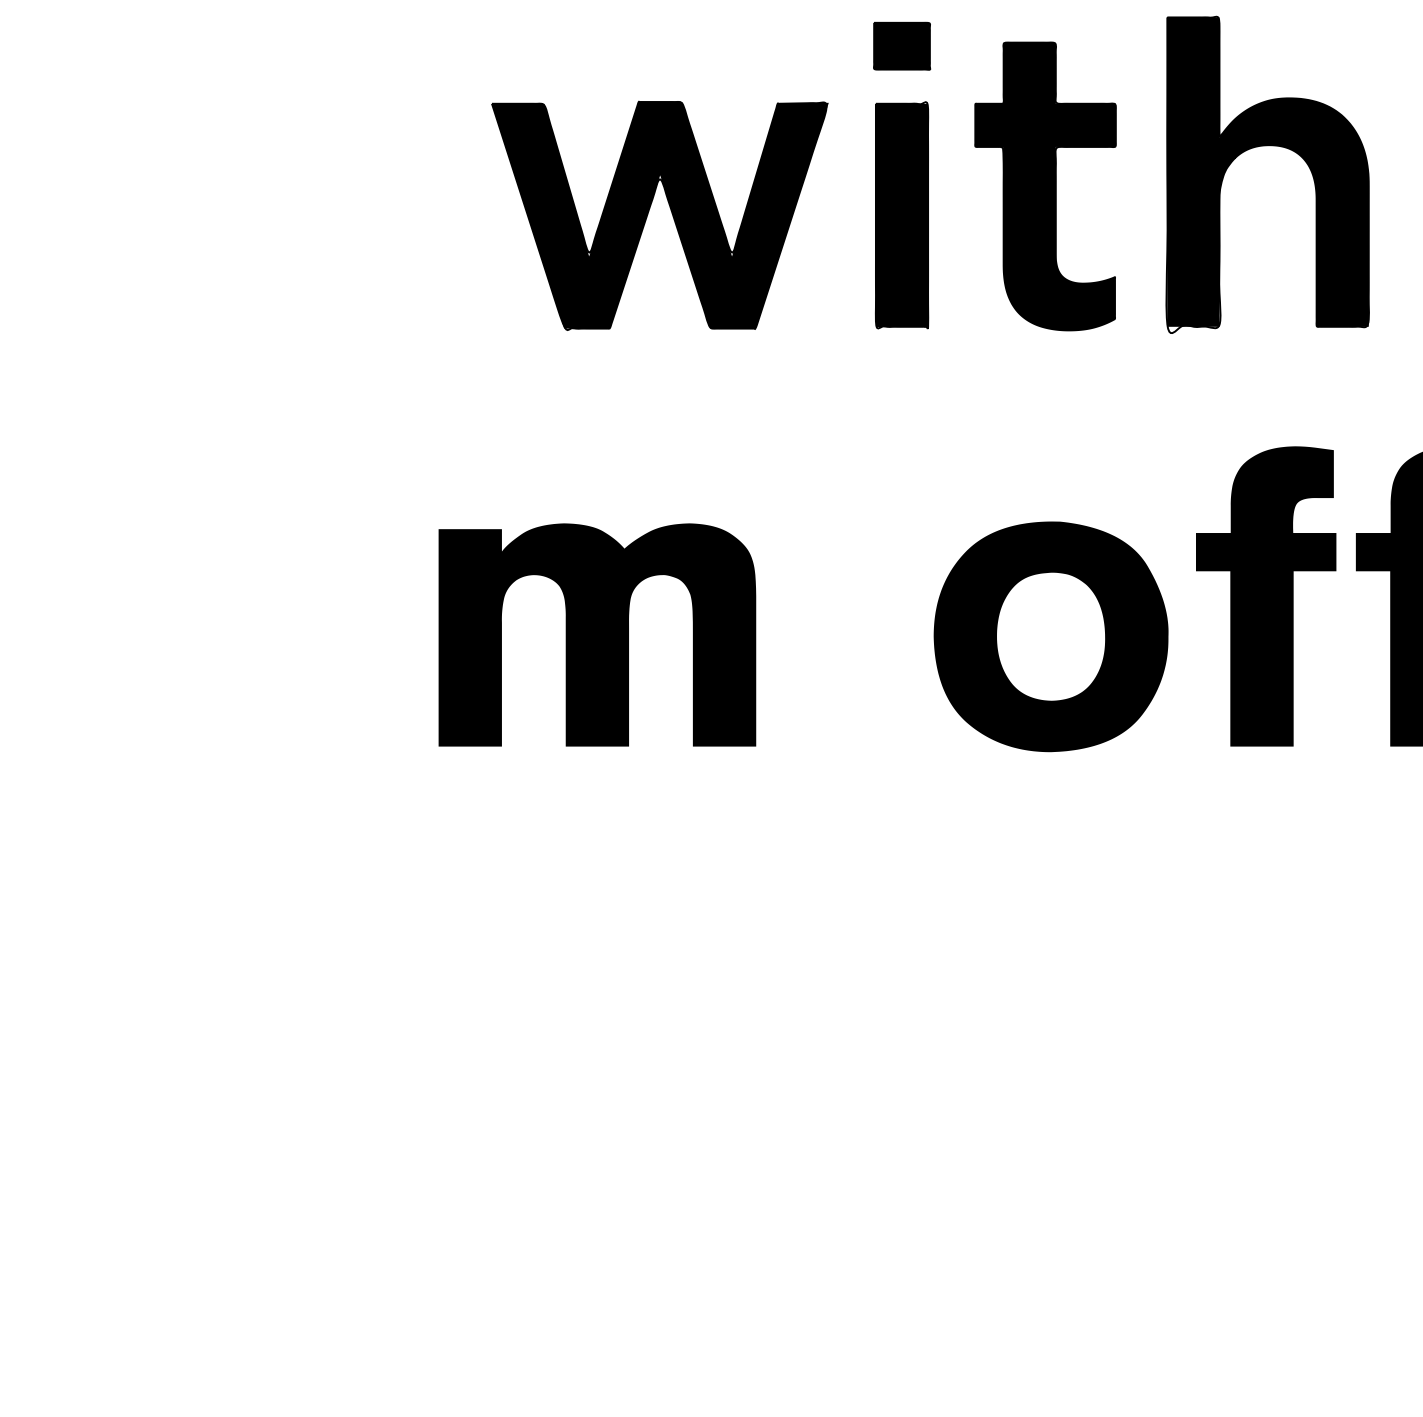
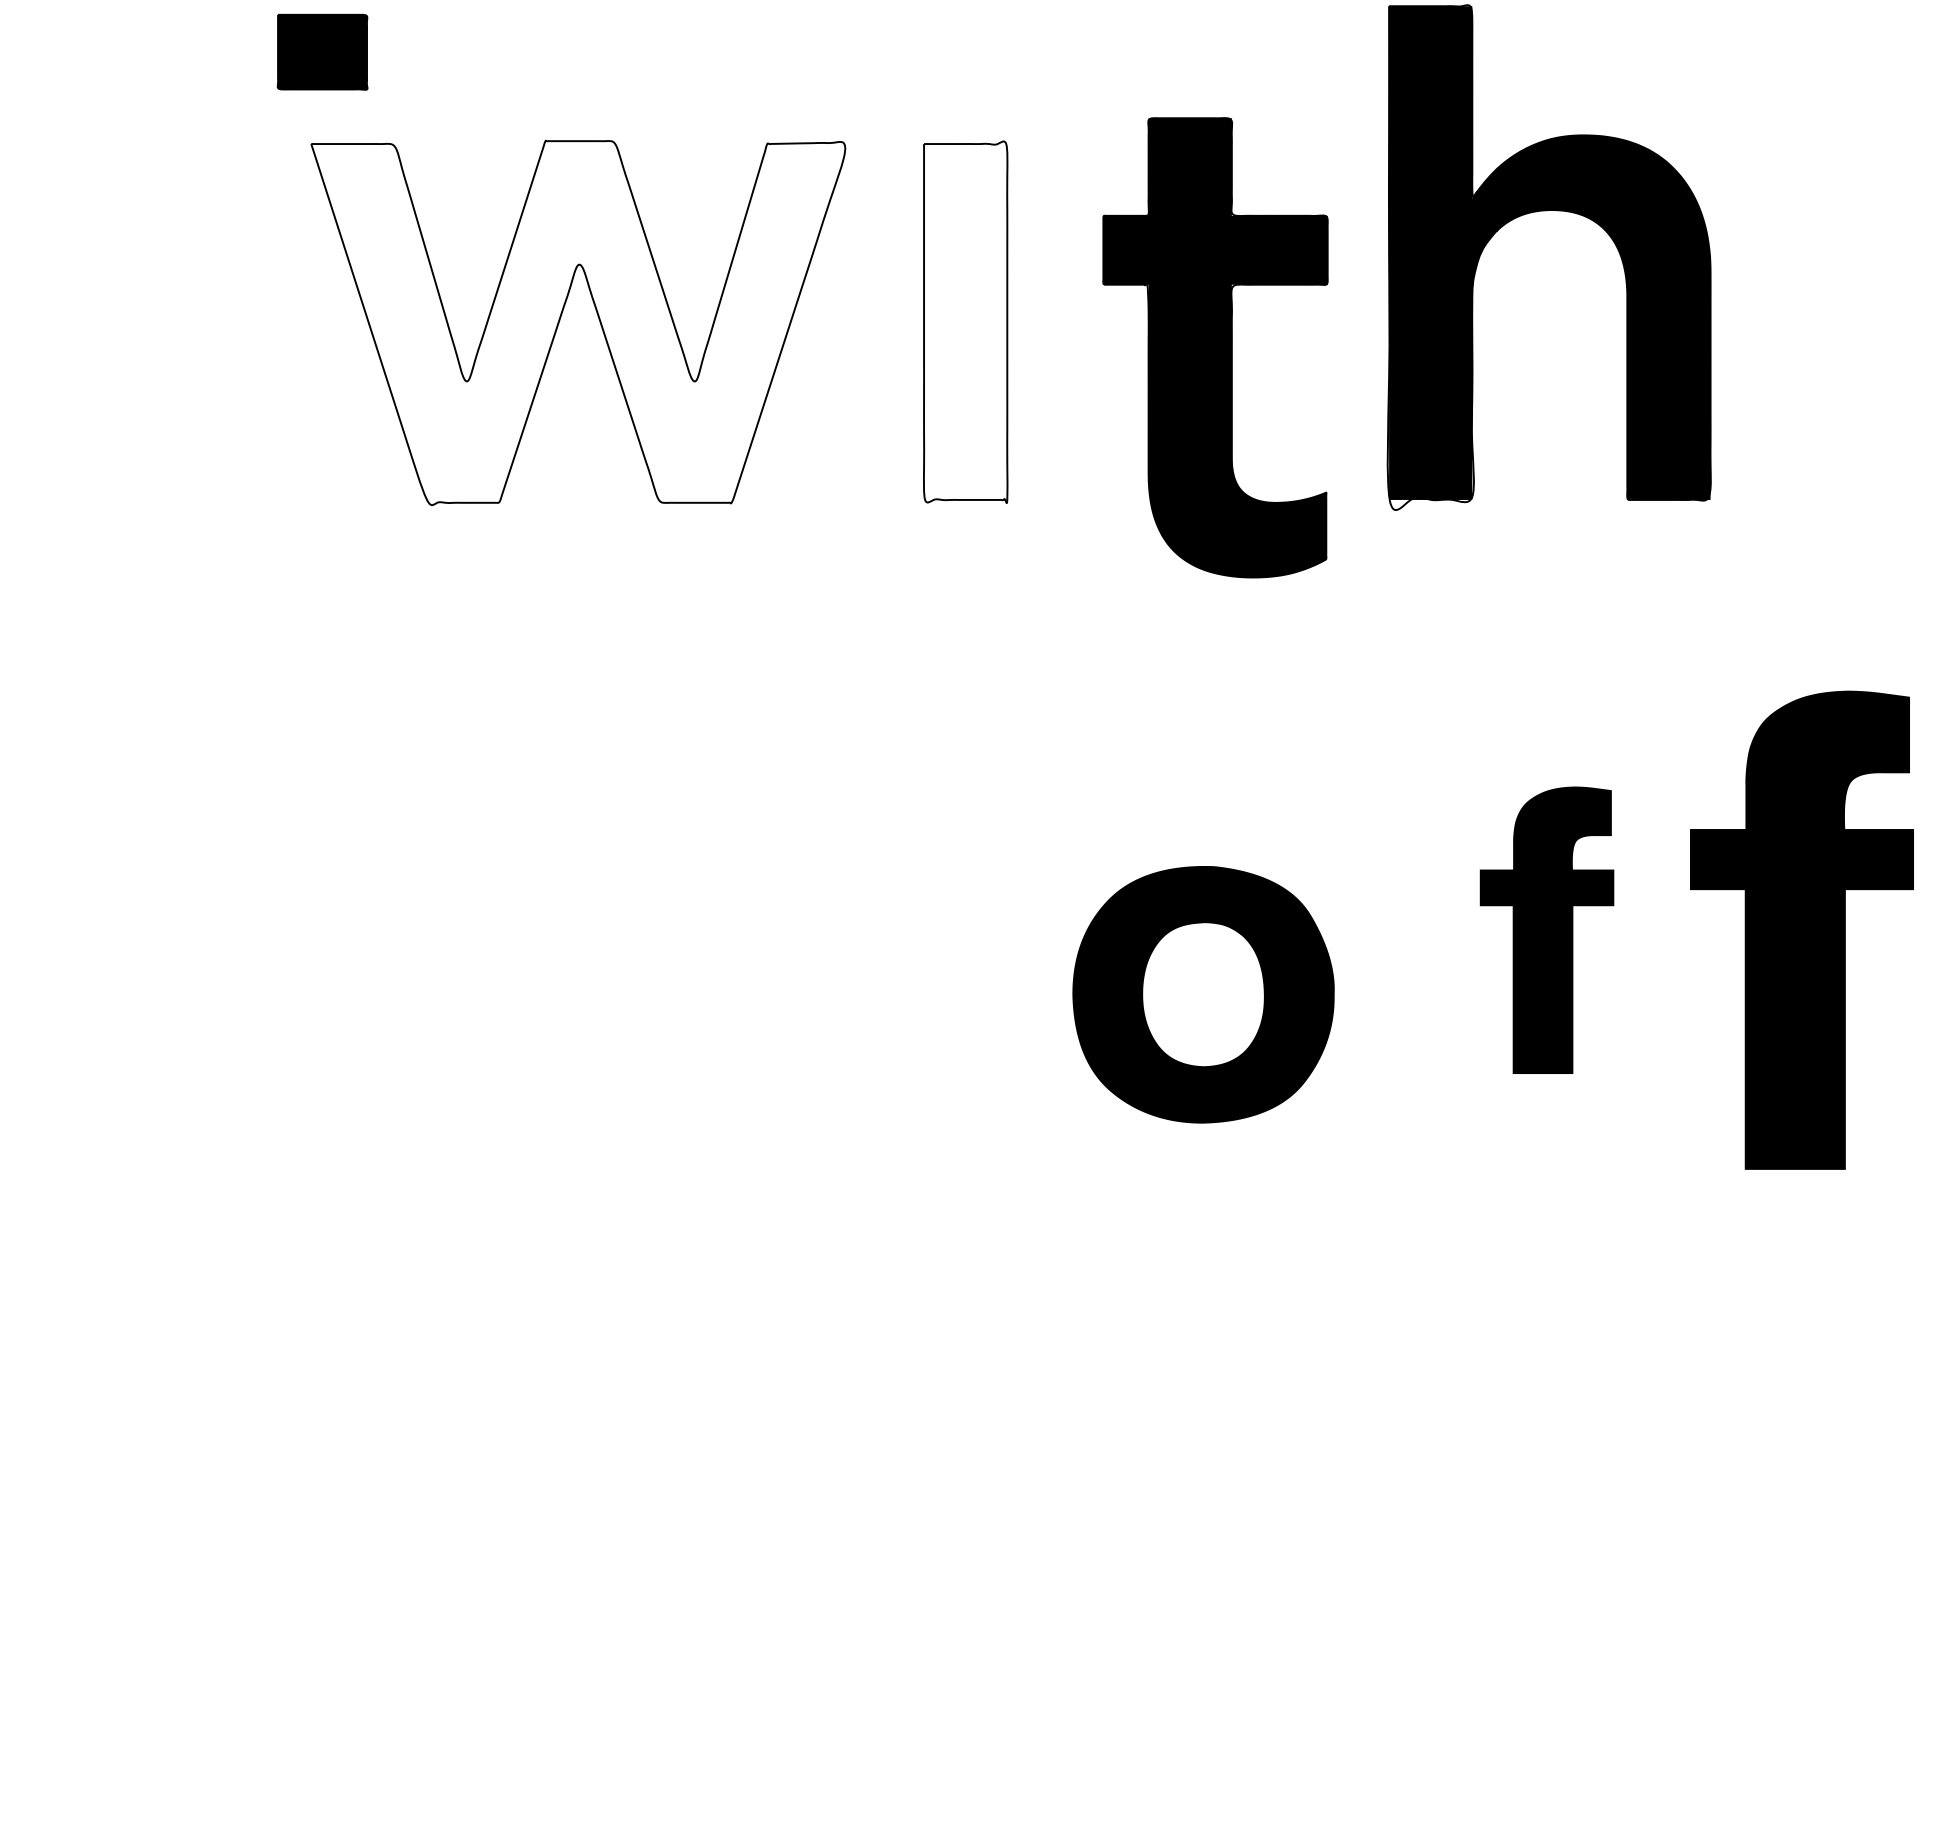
part: (902, 45) -> (323, 51), moved
part: (1045, 186) -> (1215, 347), moved
fill: (659, 214) -> (578, 320), removed
fill: (901, 214) -> (964, 320), removed
part: (1266, 596) -> (1547, 930), size x0.6
fill: (597, 634) -> (479, 990), removed
part: (1050, 636) -> (1202, 994), size x0.7

